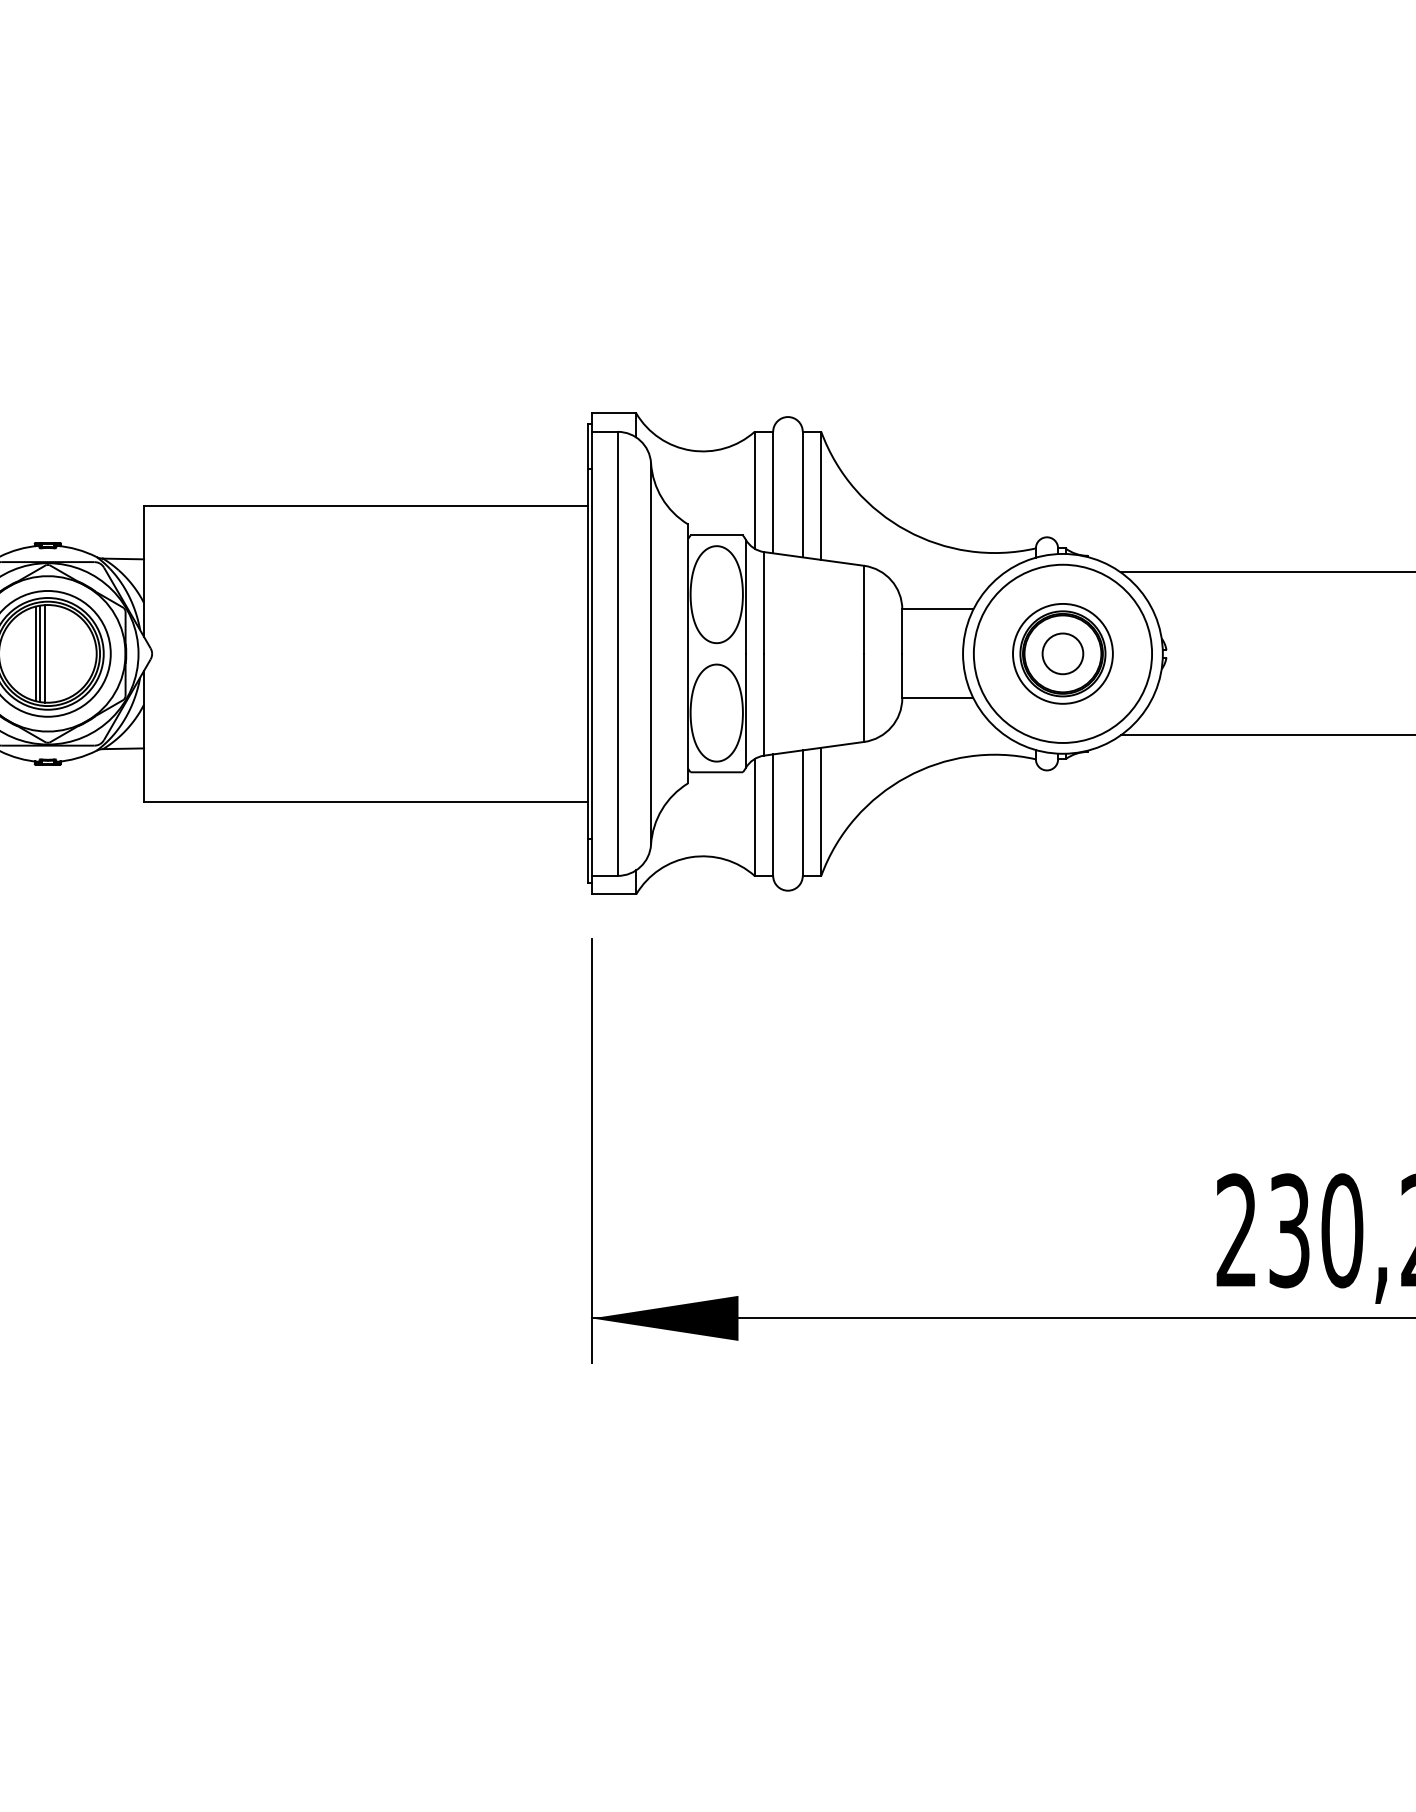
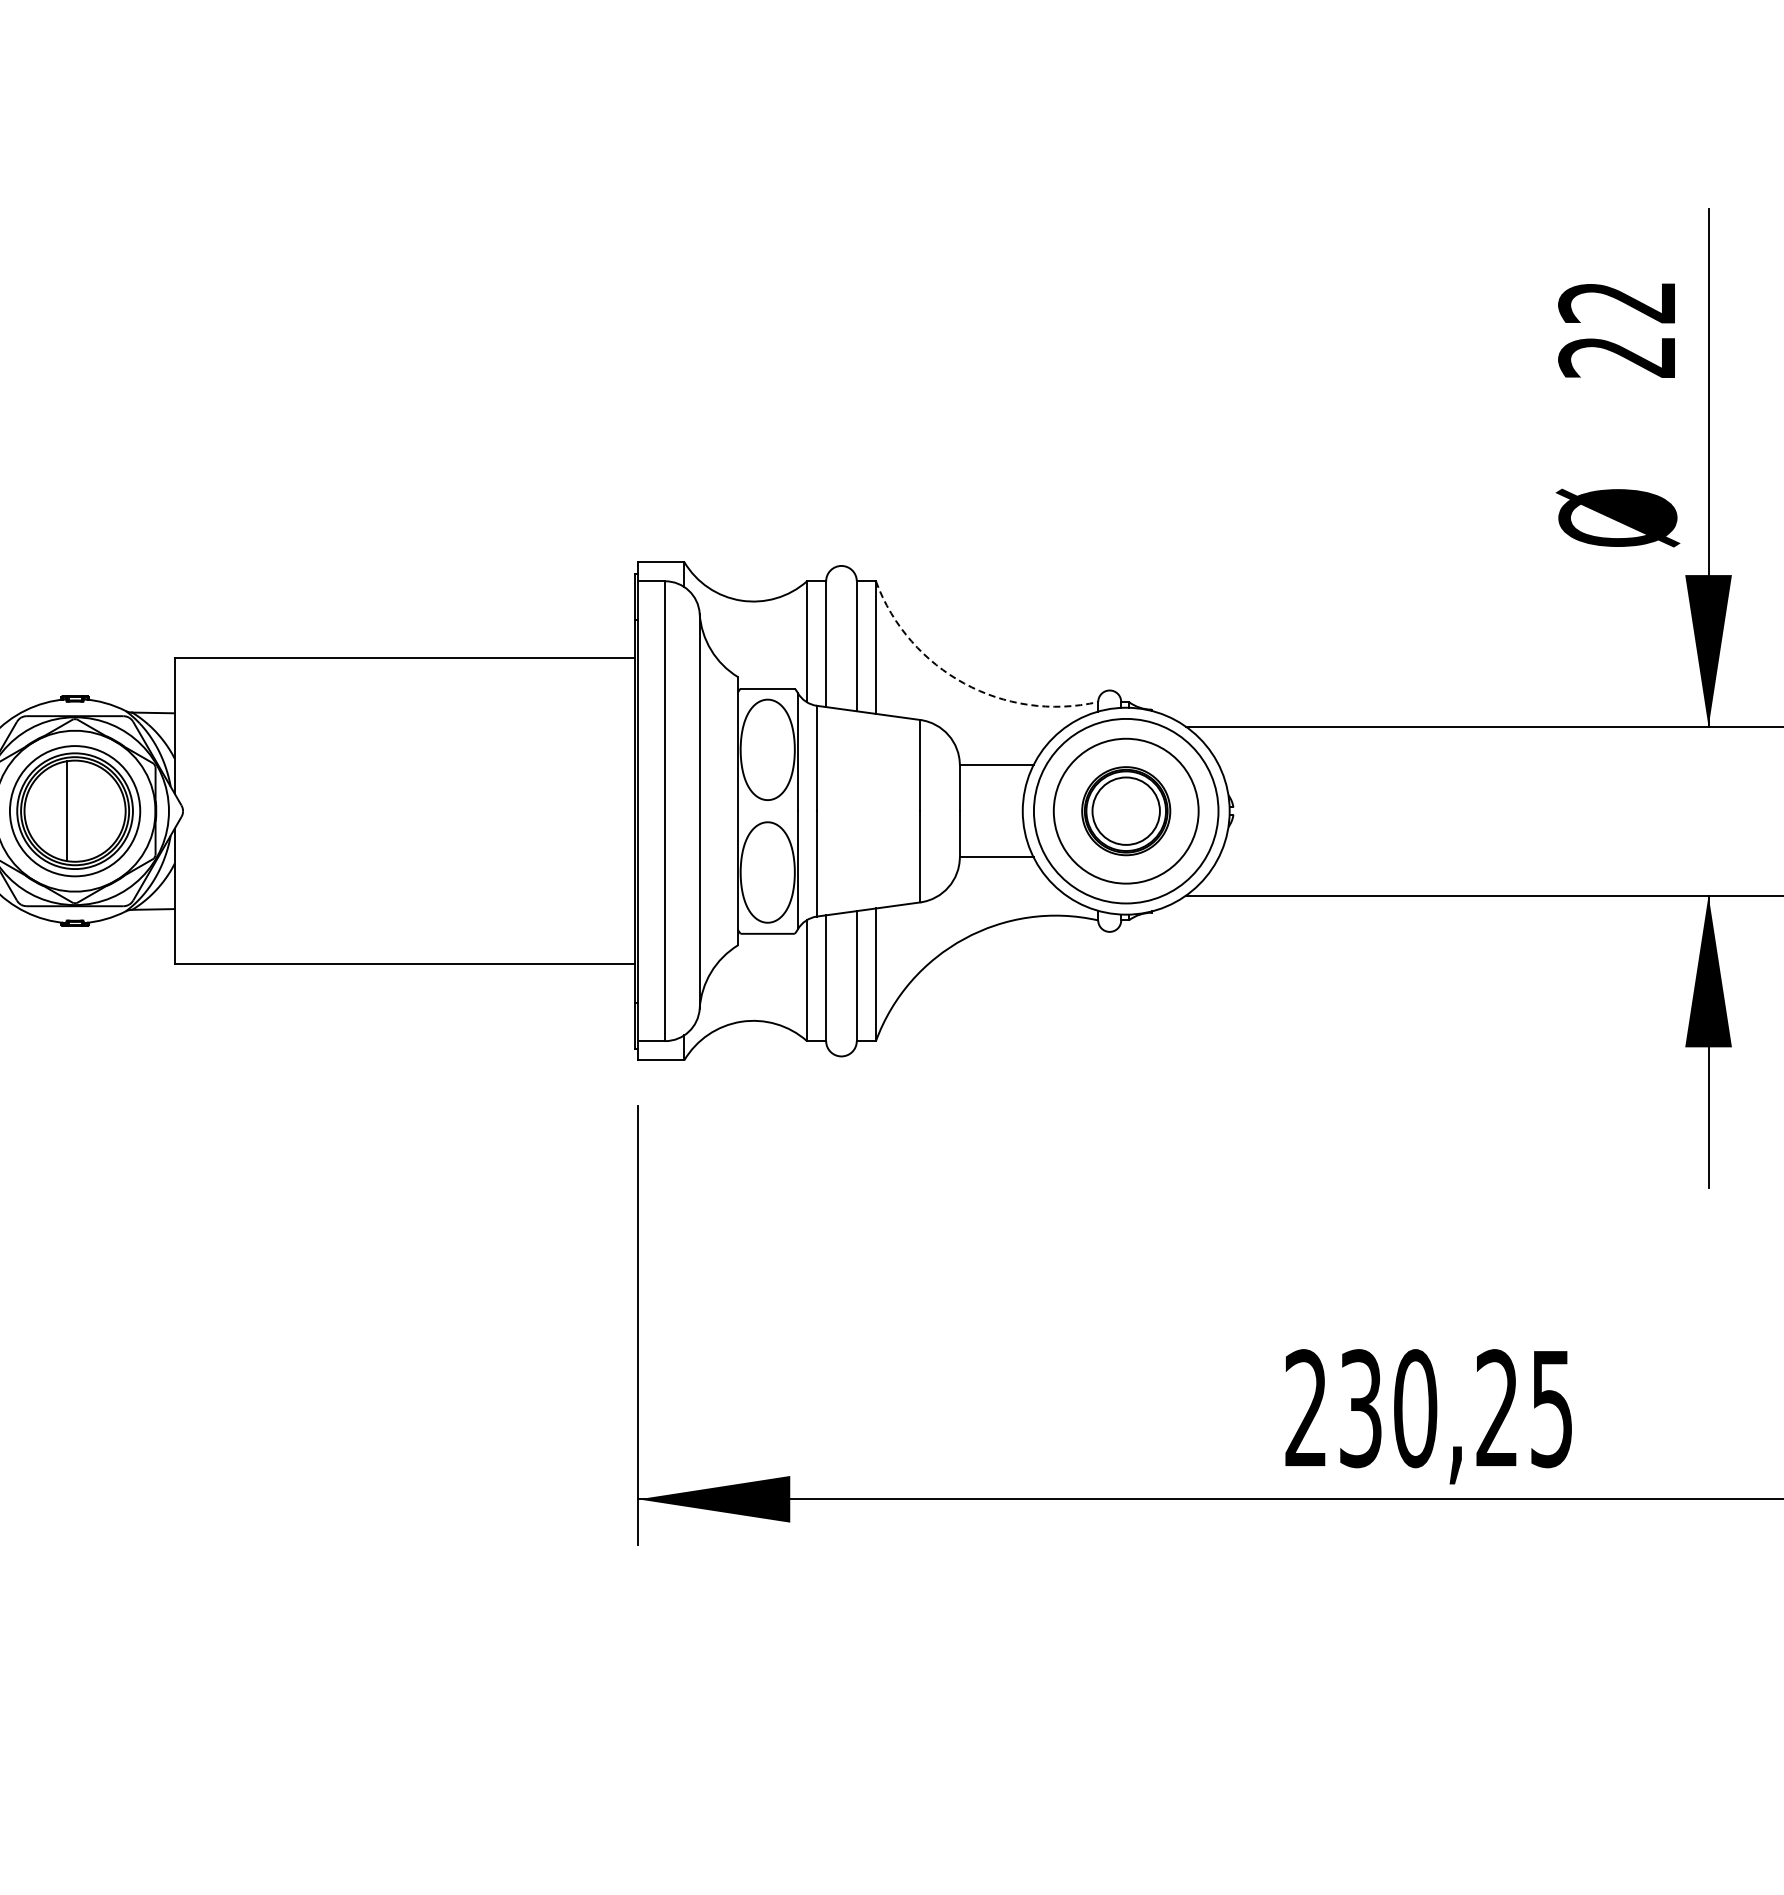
arc: (906, 530) -> (964, 683), solid -> dashed
line: (45, 653) -> (72, 810), removed
circle: (1062, 653) -> (1125, 810), size x1.4
line: (35, 654) -> (62, 811), removed
circle: (1063, 654) -> (1126, 811), size x1.6

